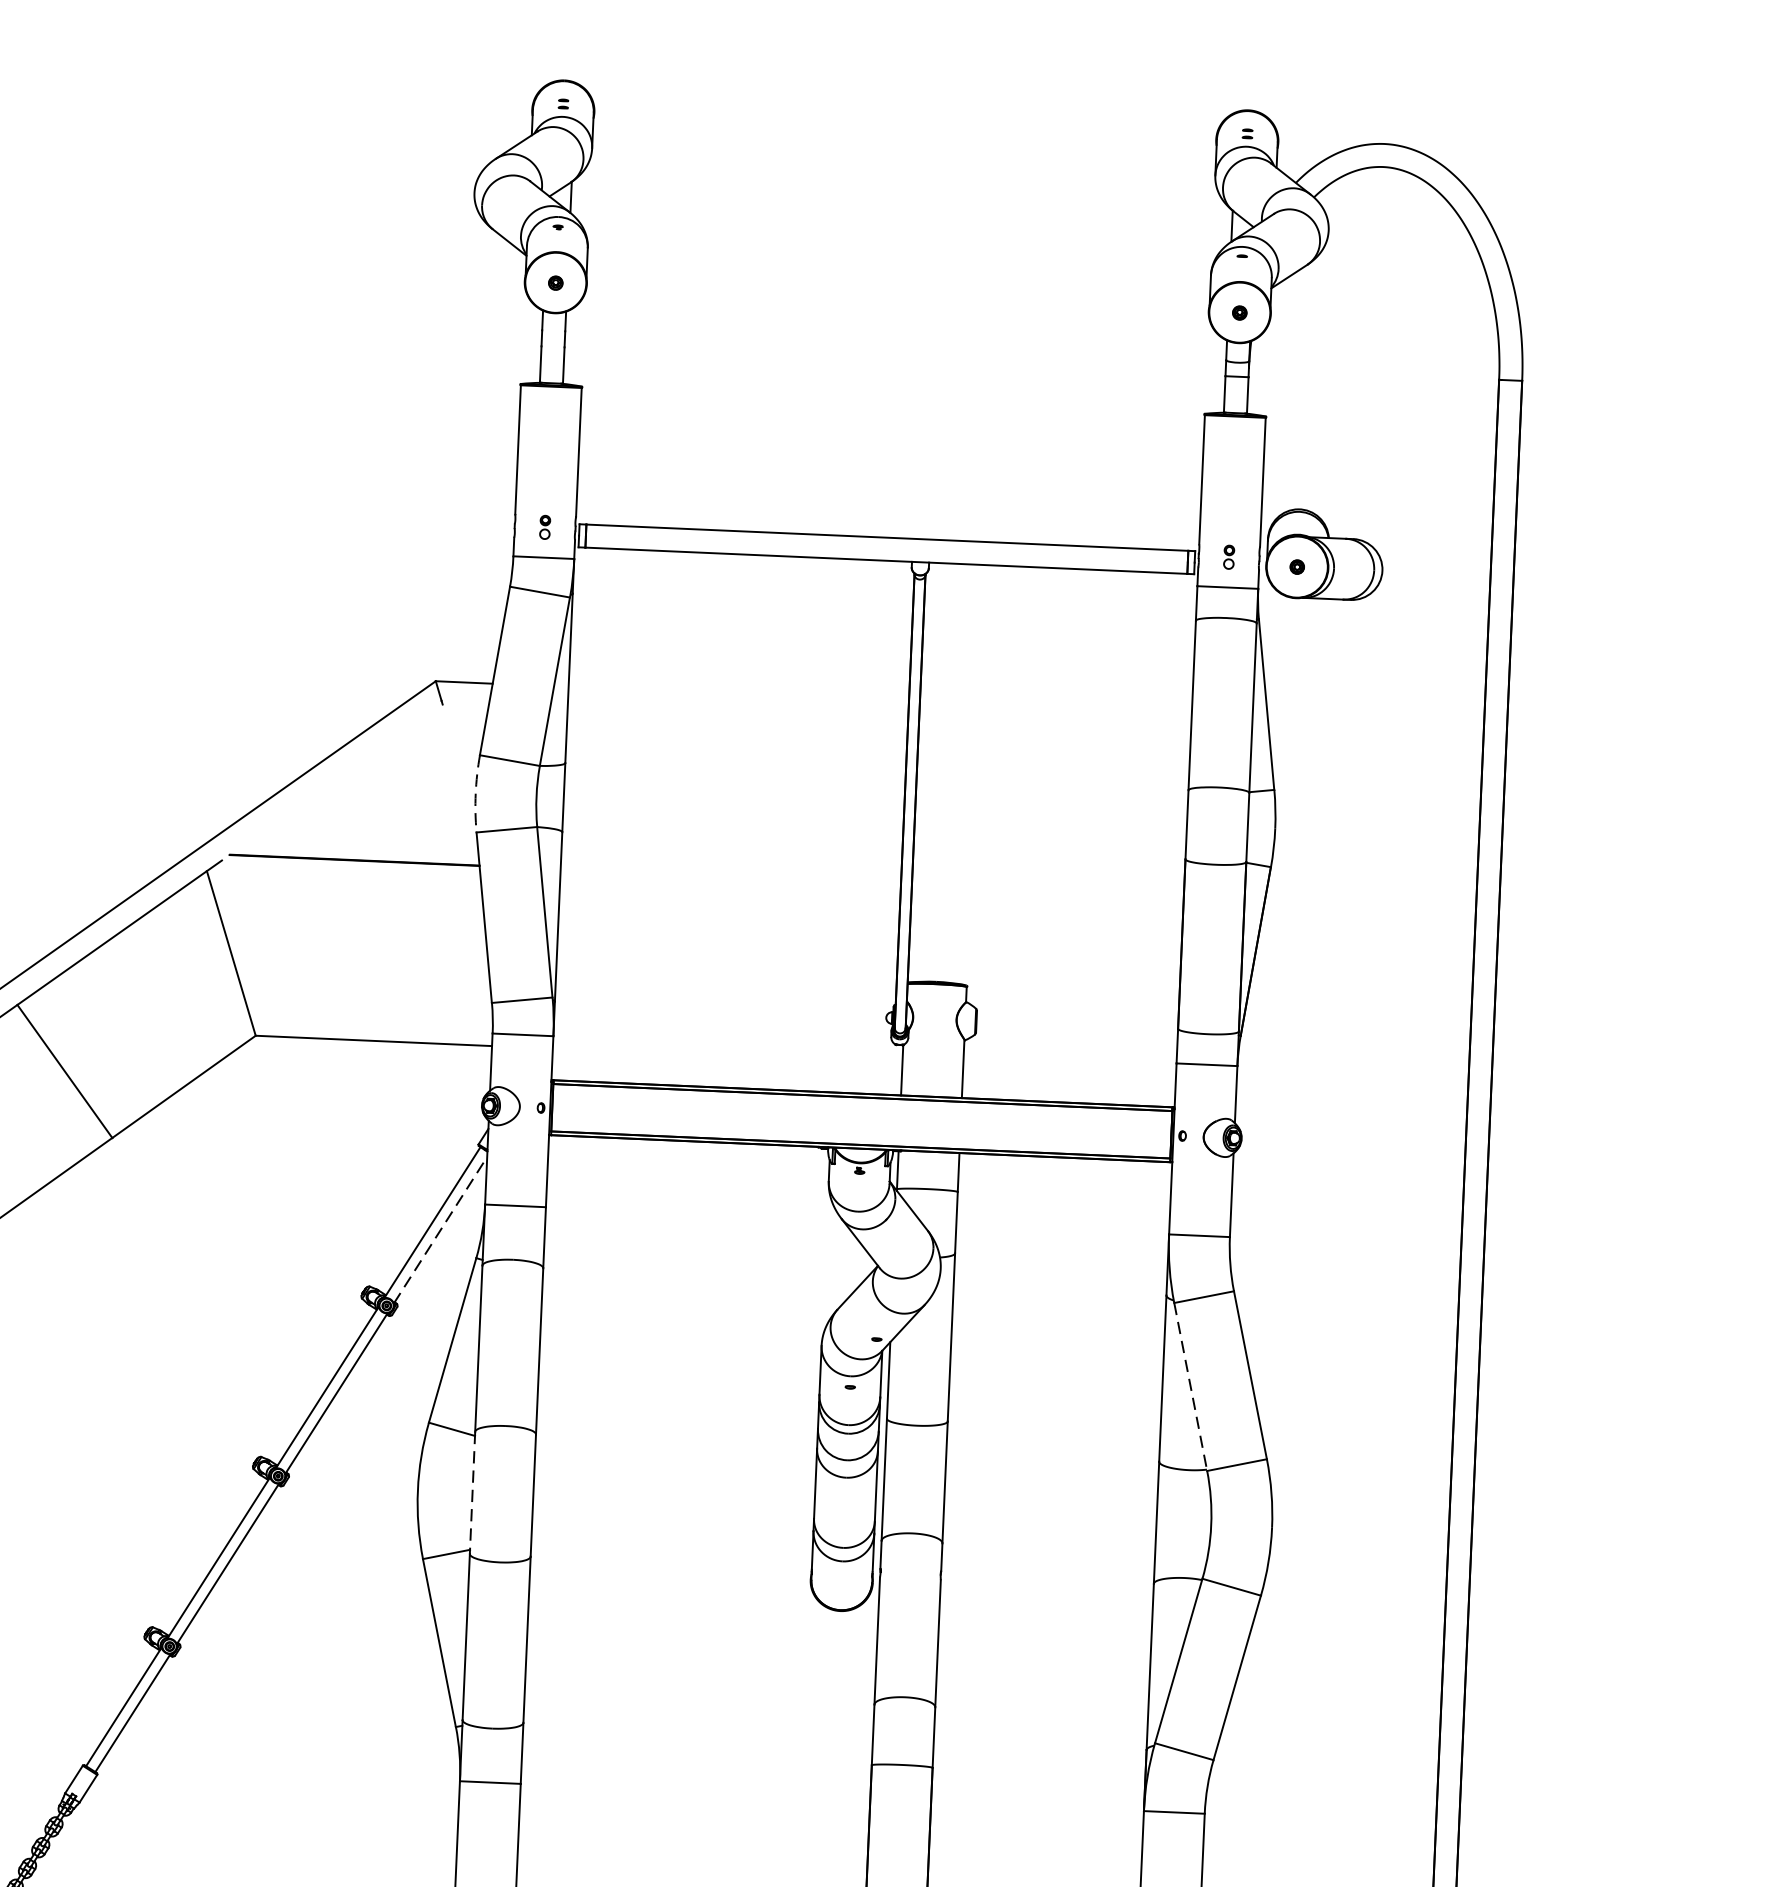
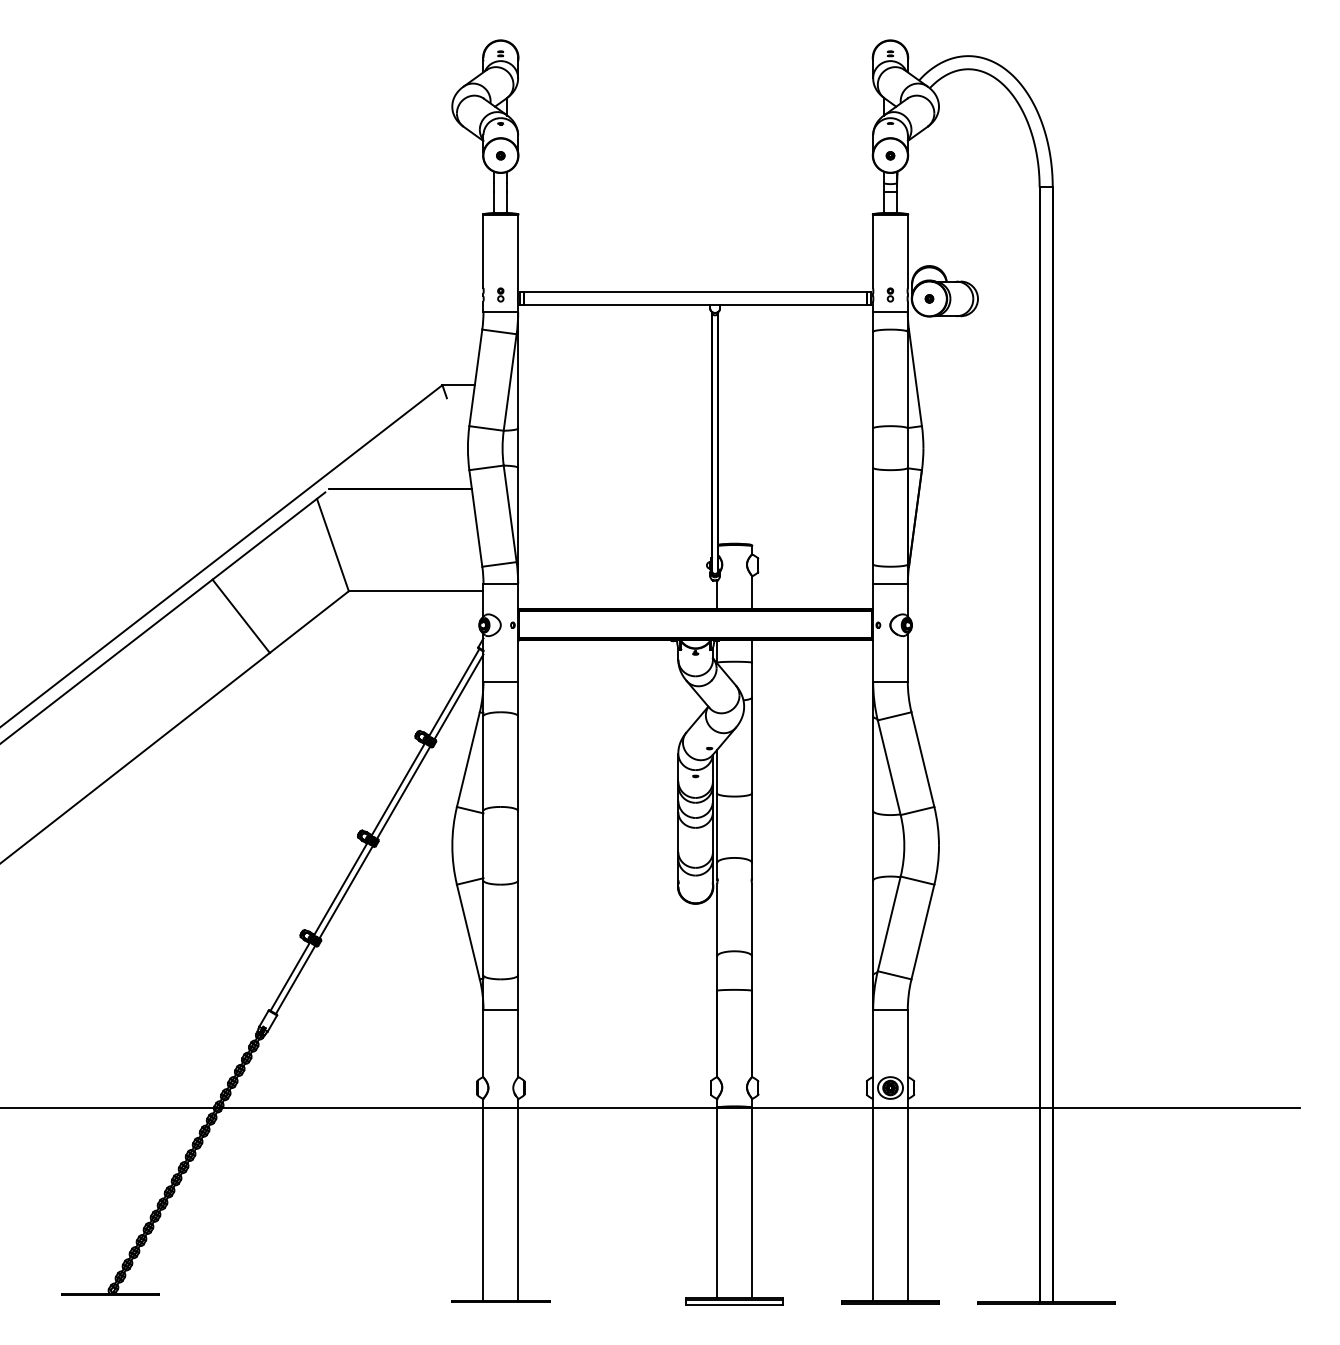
arc: (474, 794) -> (467, 448), dashed -> solid
line: (441, 1228) -> (459, 696), dashed -> solid
line: (1191, 1386) -> (889, 767), dashed -> solid
line: (472, 1492) -> (483, 845), dashed -> solid

